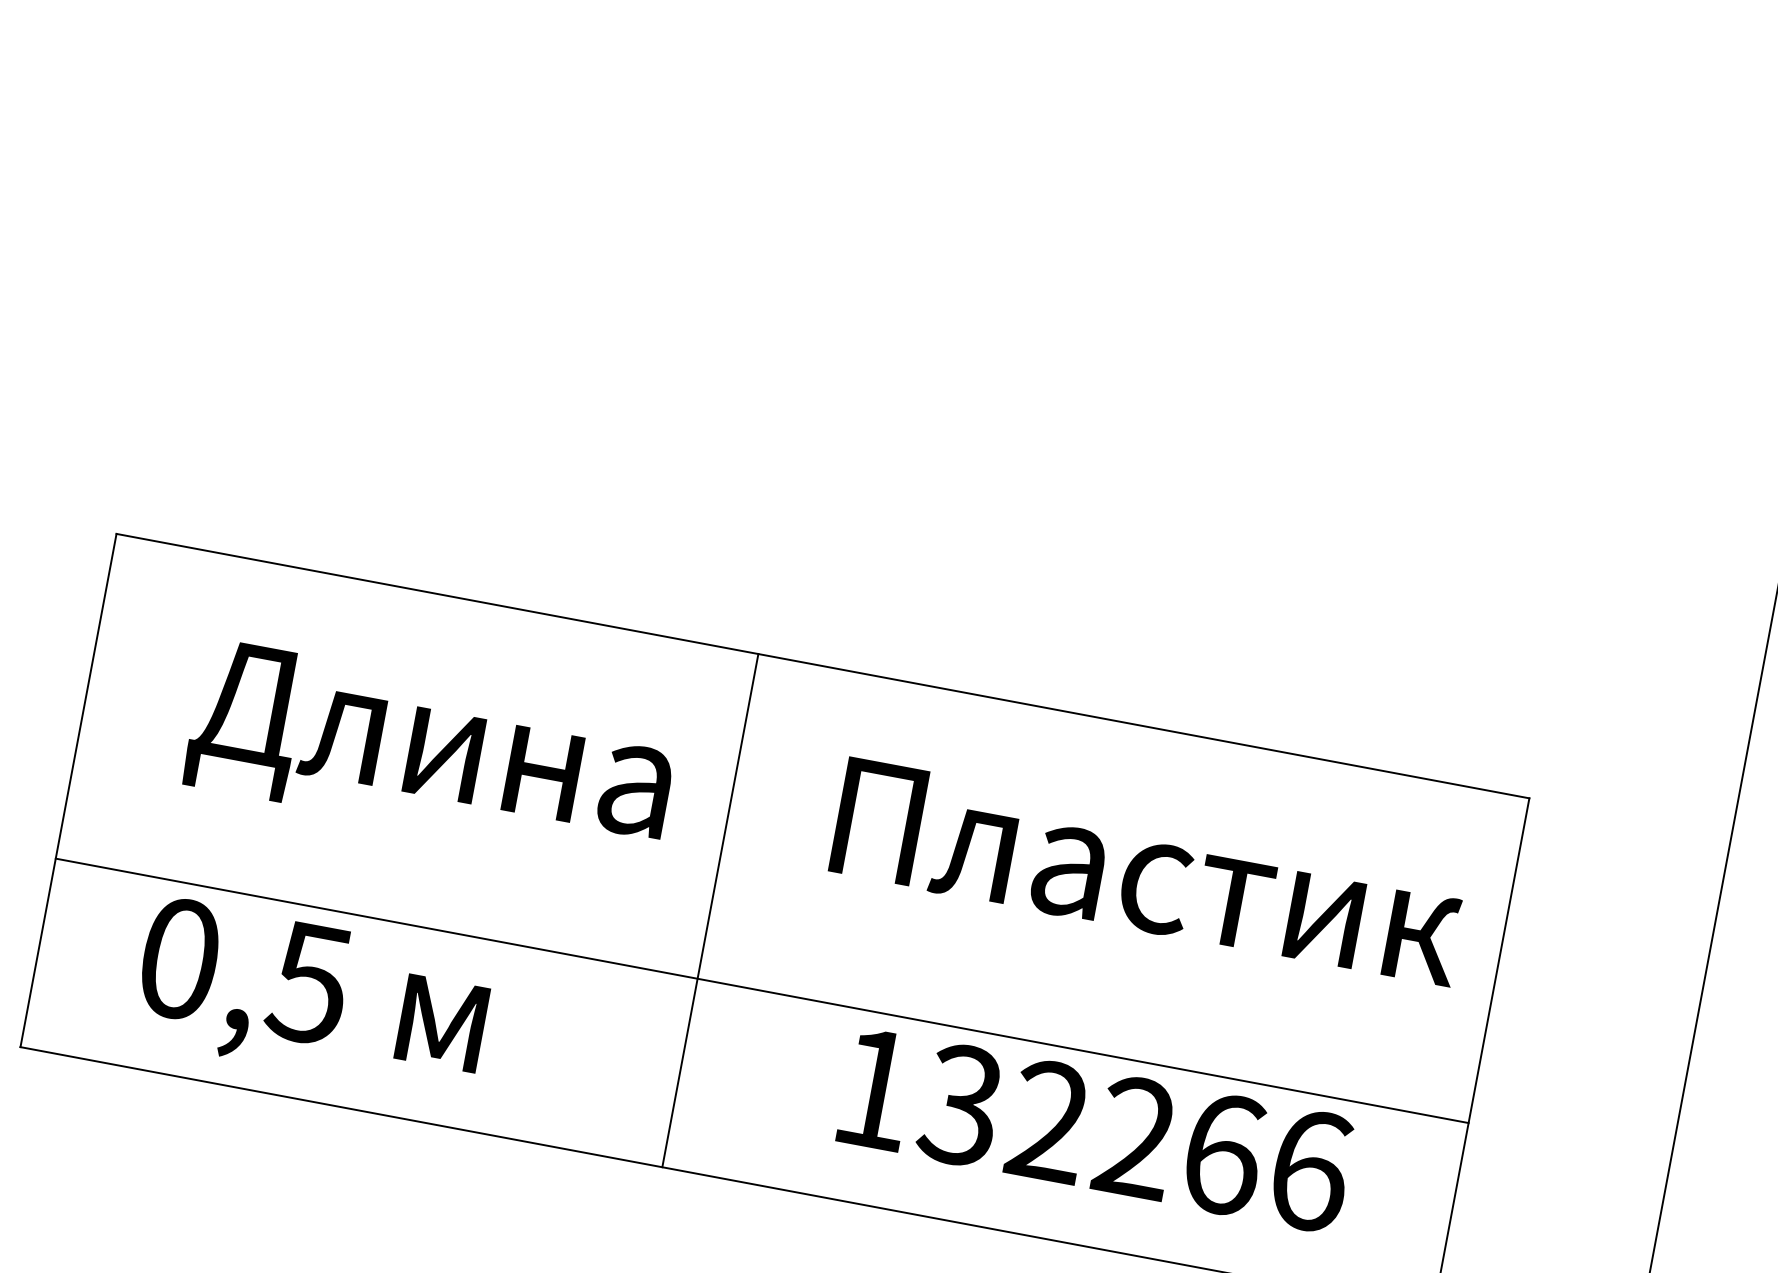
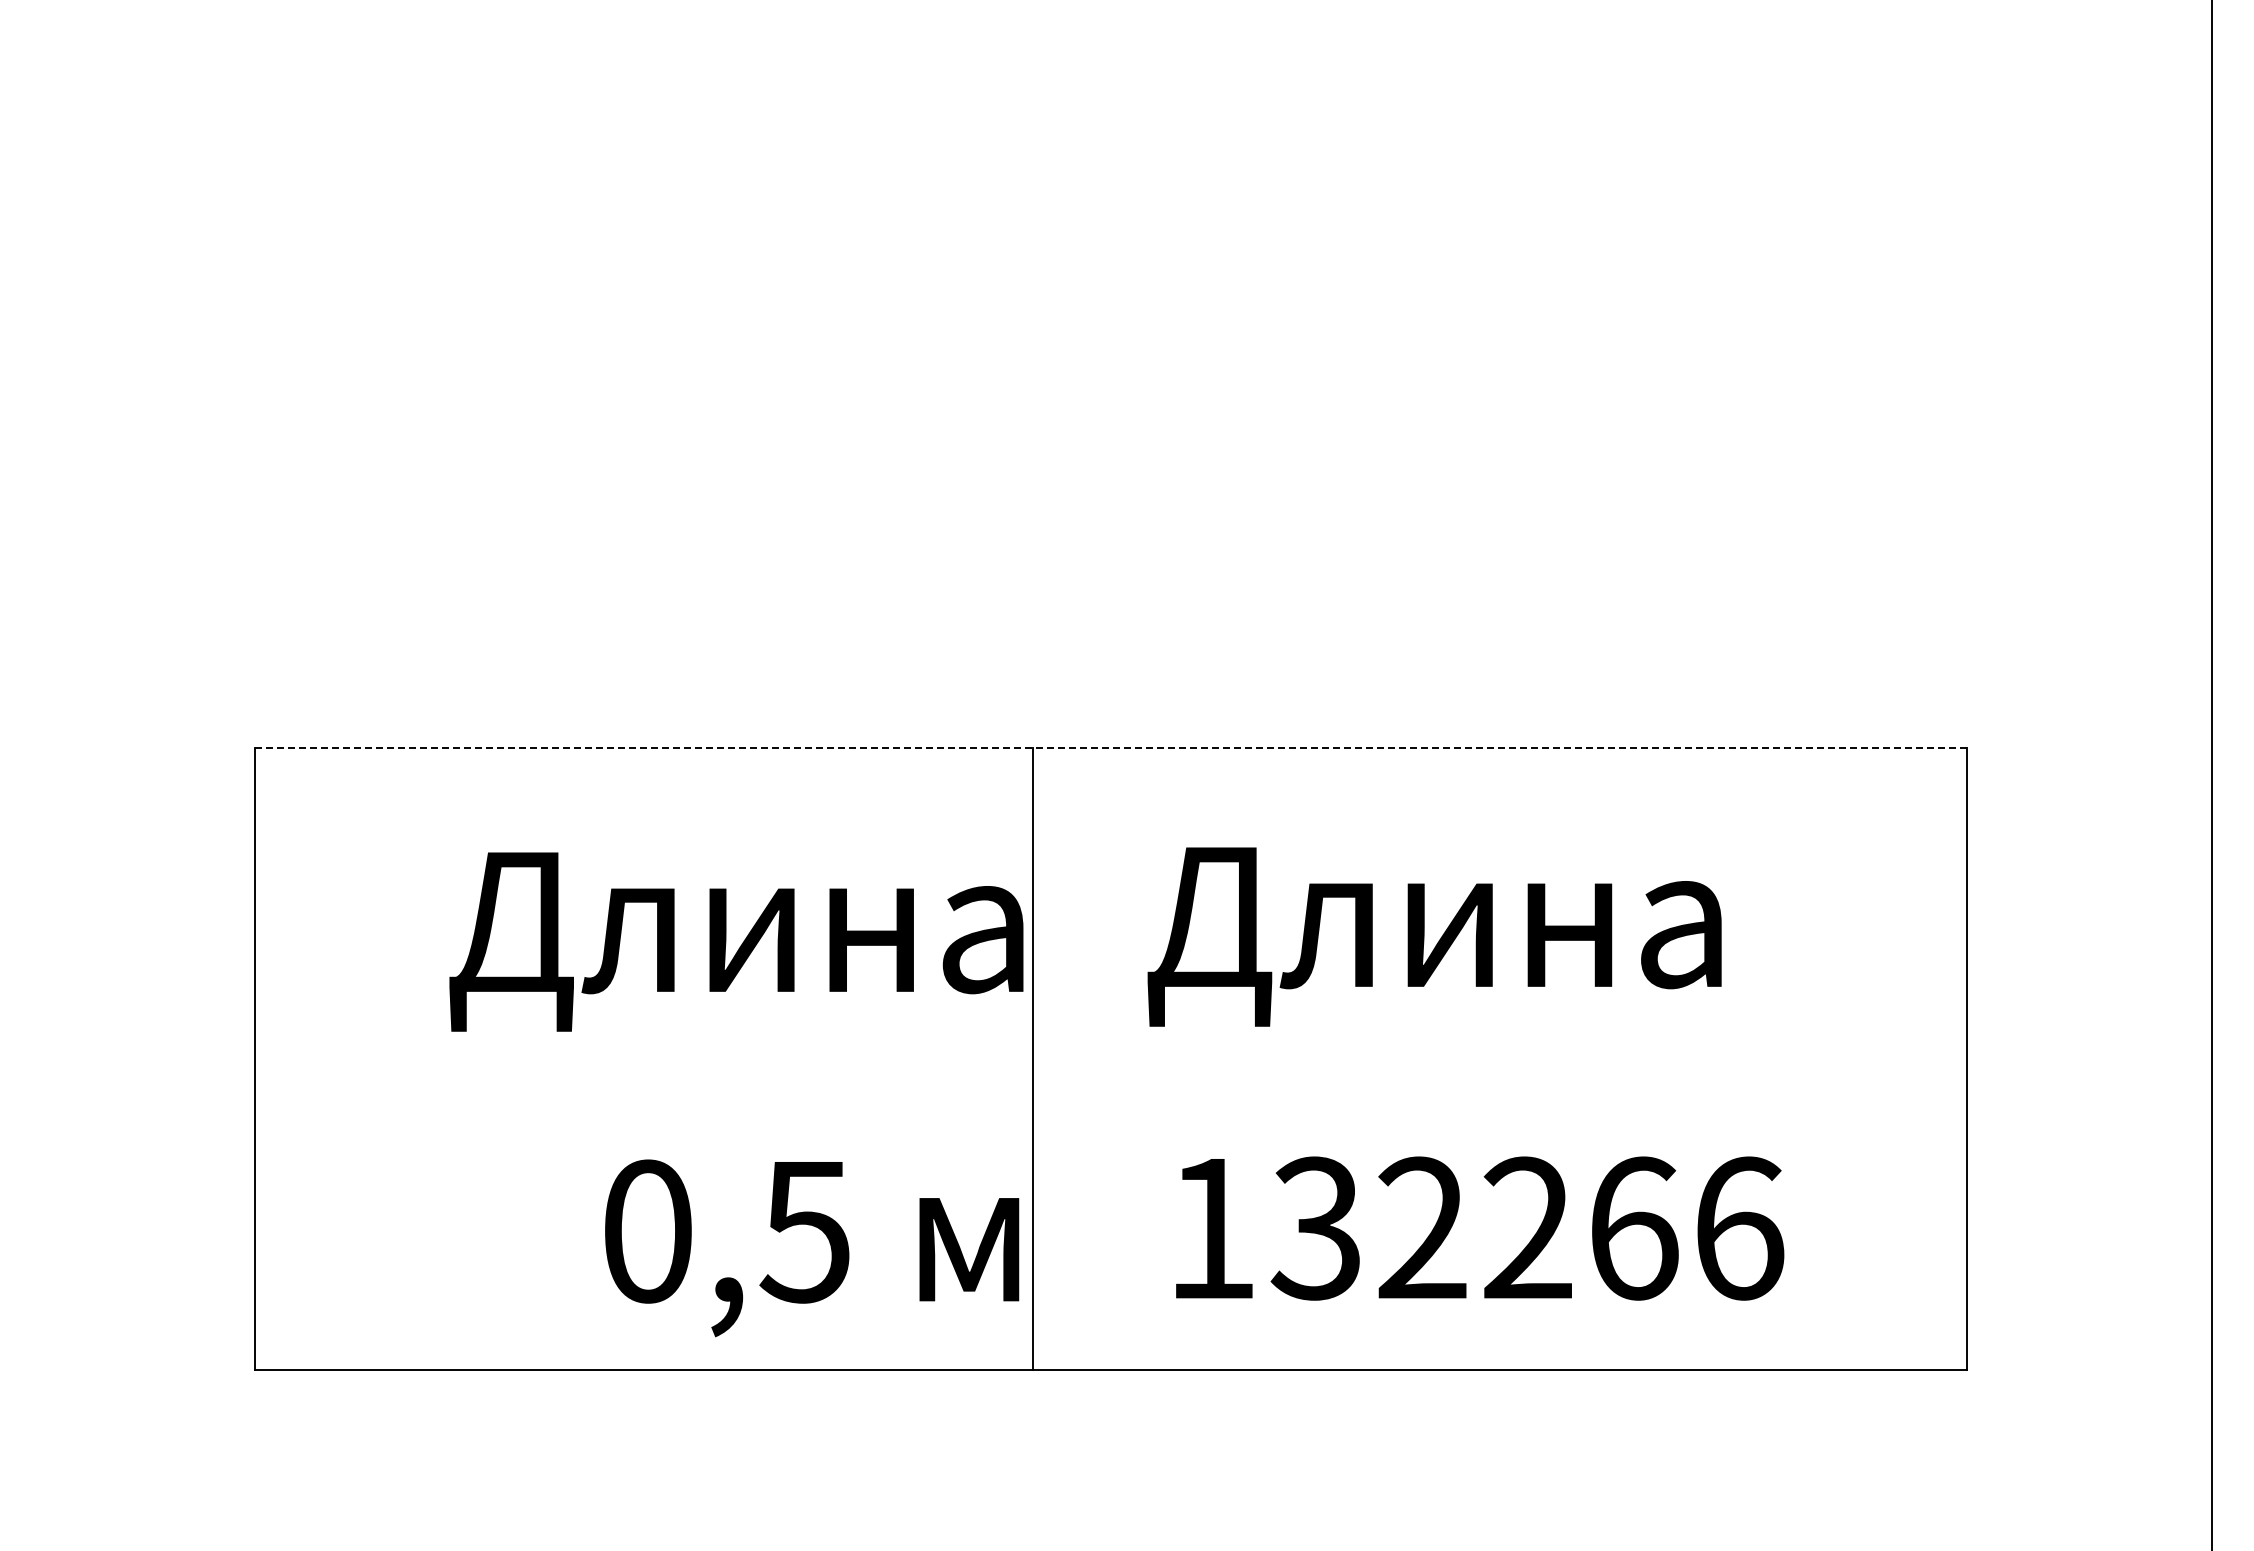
line: (823, 666) -> (1111, 747), solid -> dashed
text: (431, 754) -> (736, 941), moved
text: (1140, 886) -> (1531, 936), Пластик -> Длина
line: (761, 990) -> (1110, 1141), removed
text: (312, 998) -> (812, 1248), moved
text: (1096, 1130) -> (1480, 1228), moved

